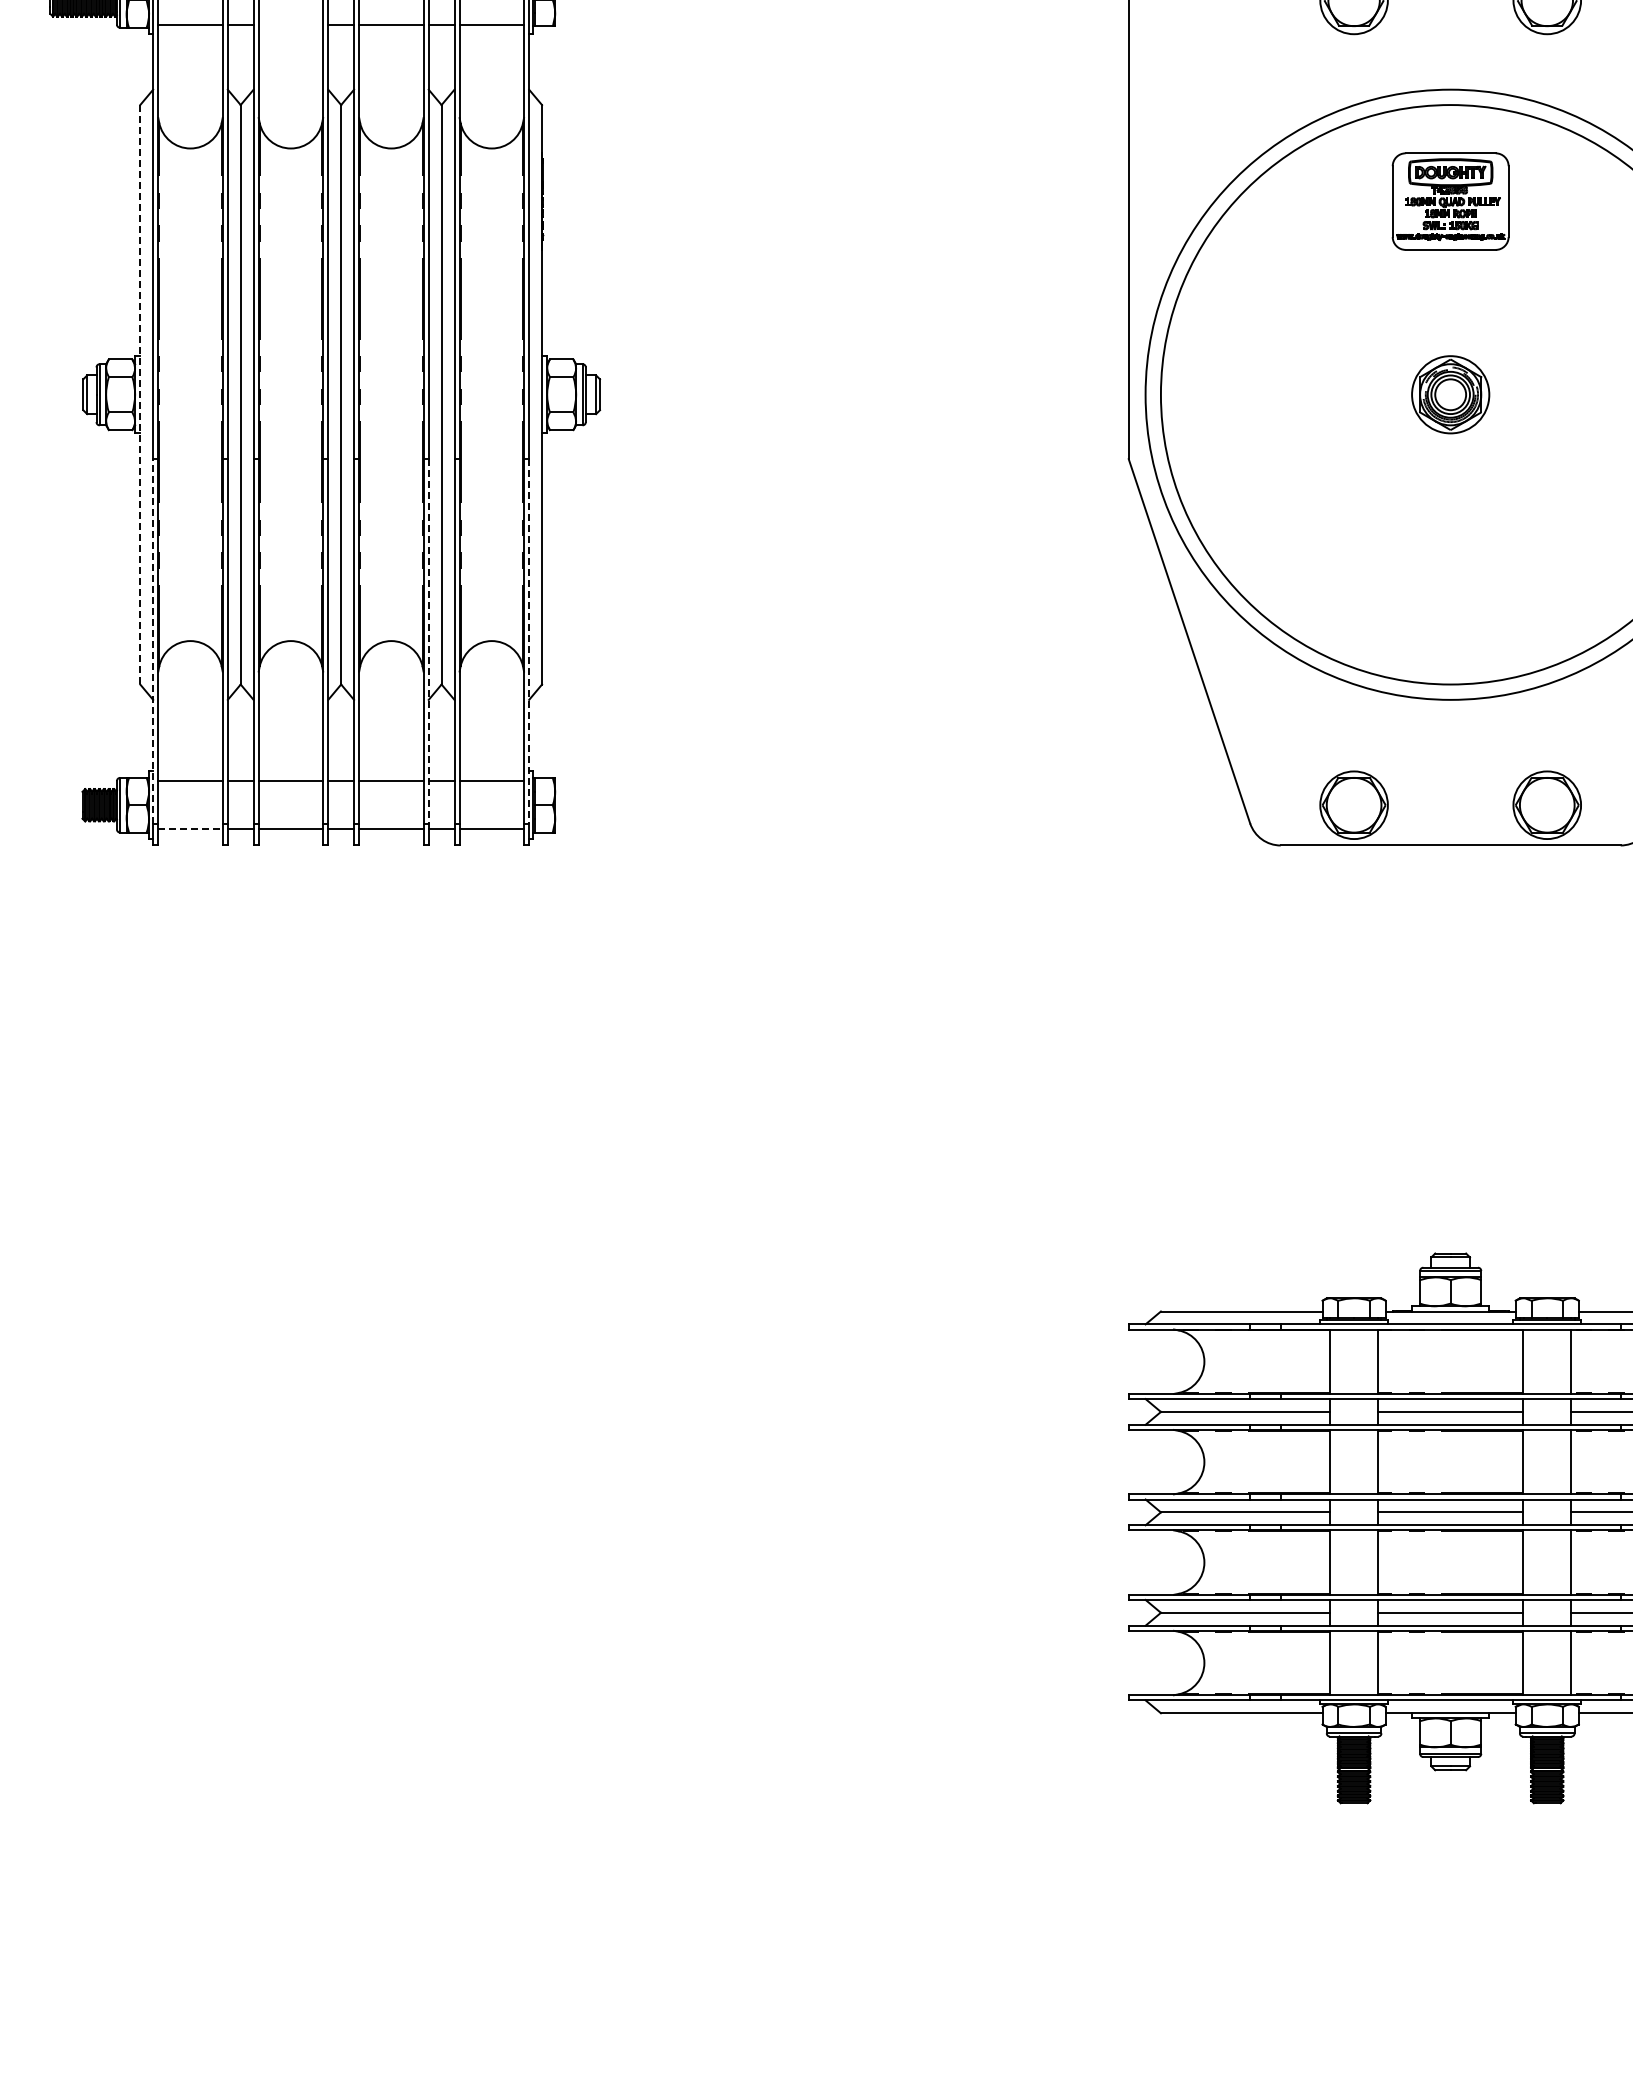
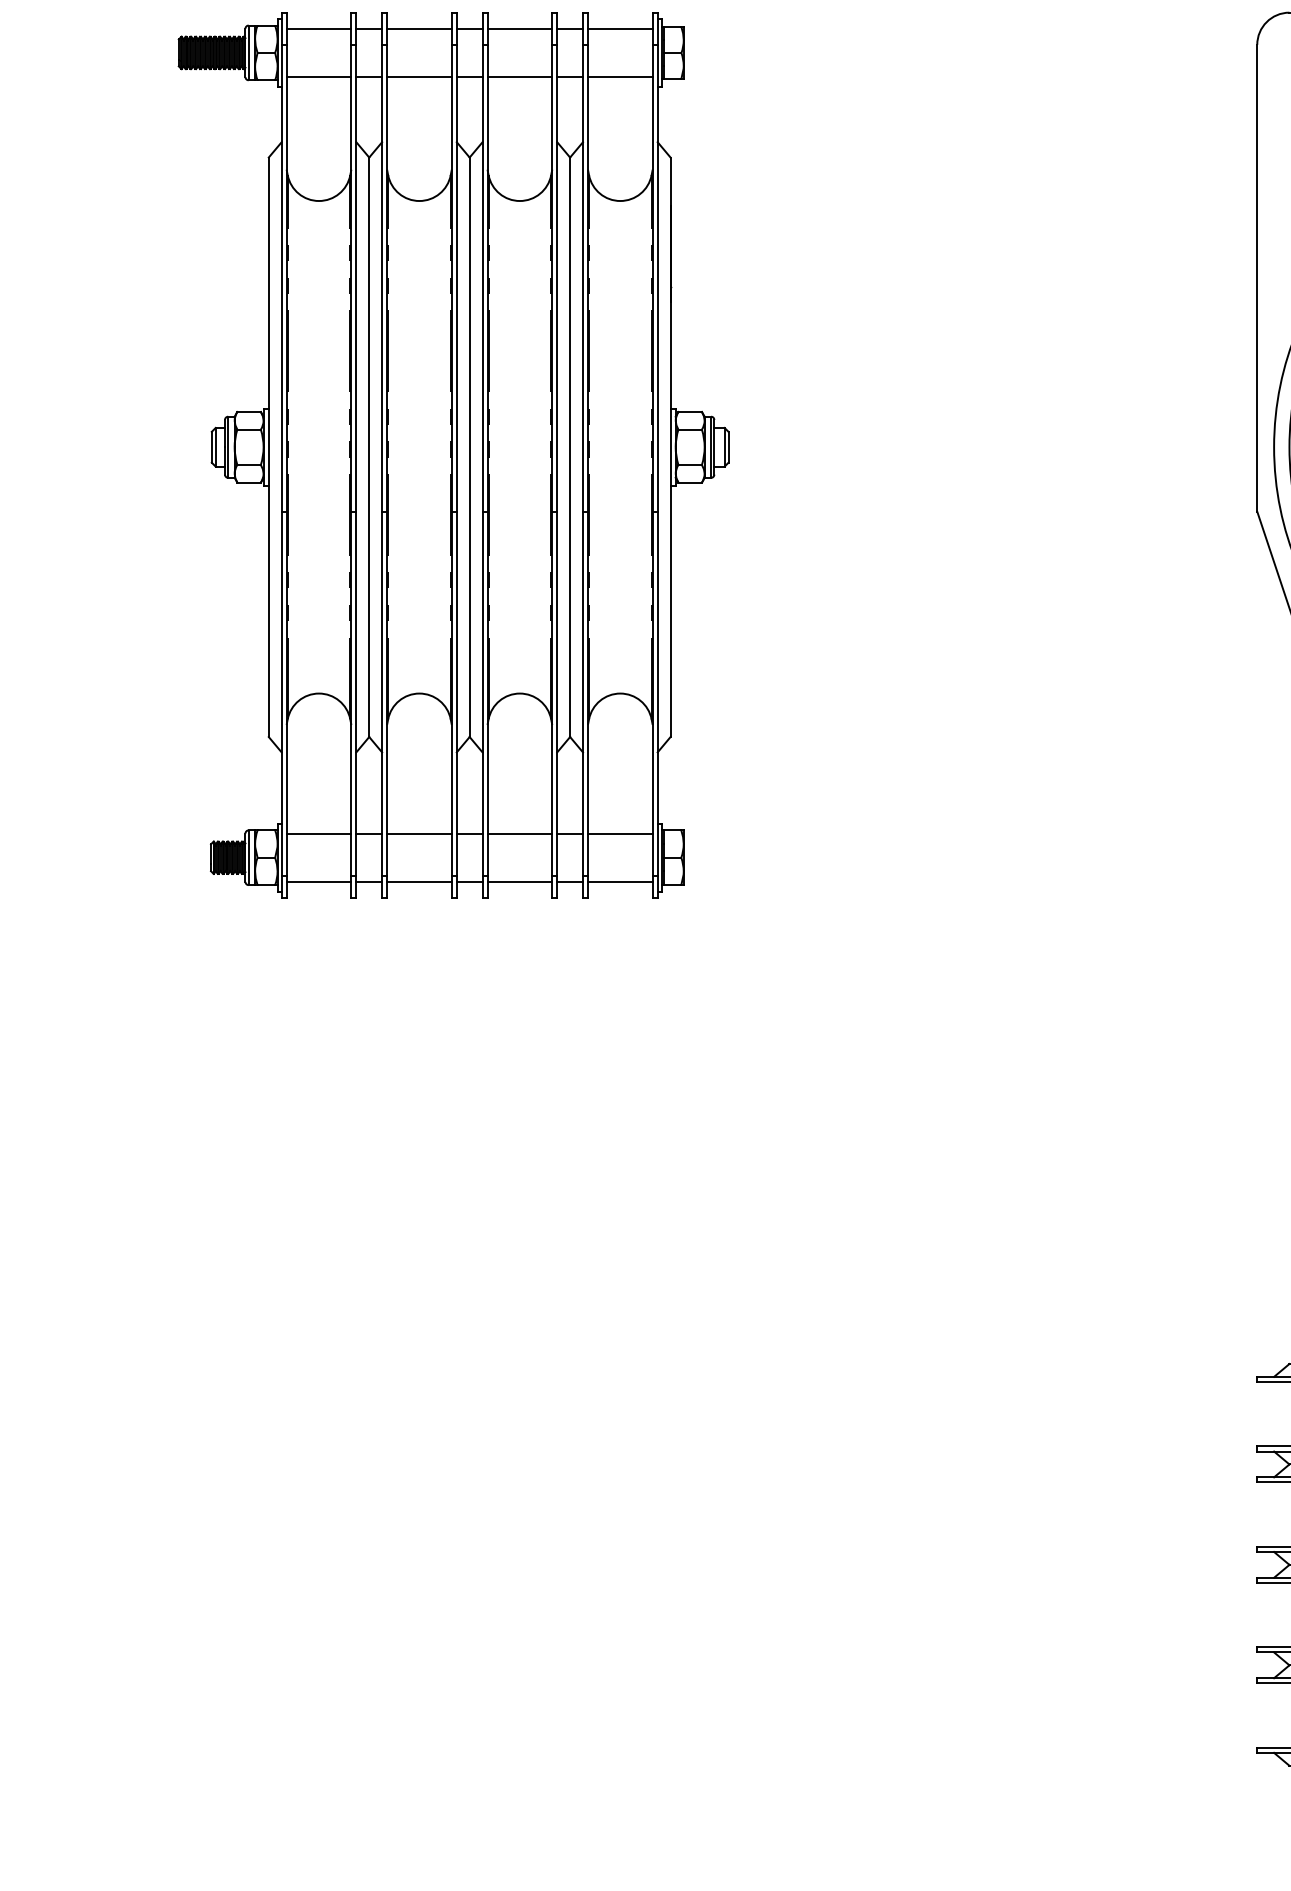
line: (290, 24) -> (419, 77), added
line: (140, 394) -> (269, 447), dashed -> solid
line: (153, 640) -> (282, 693), dashed -> solid
line: (428, 641) -> (557, 694), dashed -> solid
line: (529, 641) -> (658, 694), dashed -> solid
line: (191, 829) -> (320, 882), dashed -> solid

